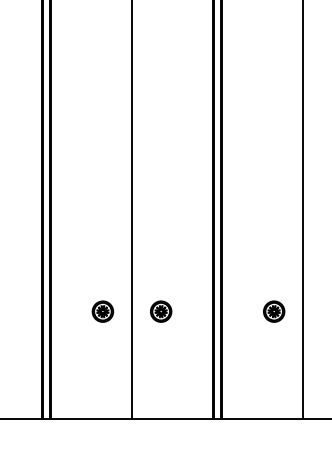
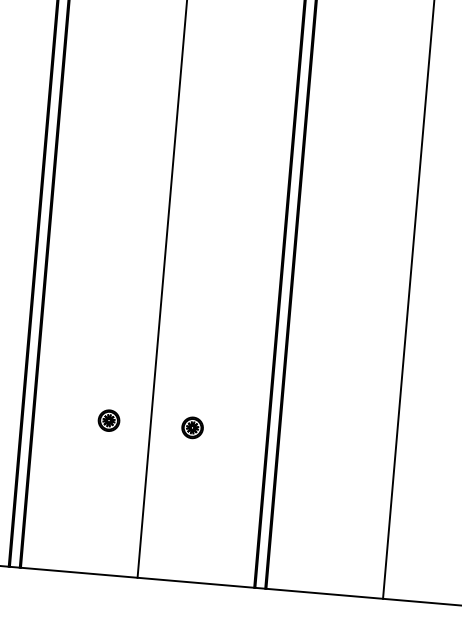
part: (102, 311) -> (108, 420), size x0.7
part: (161, 311) -> (192, 427), size x0.7
part: (274, 311) -> (354, 441), removed

